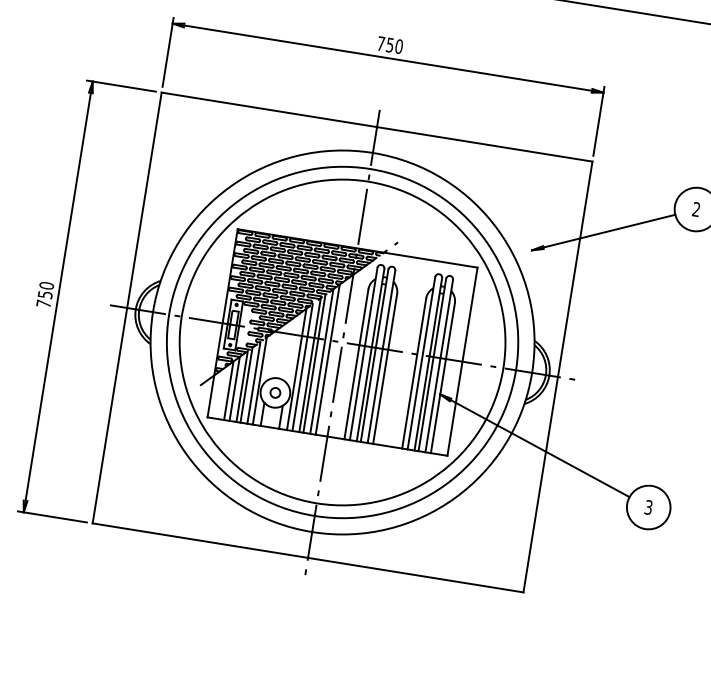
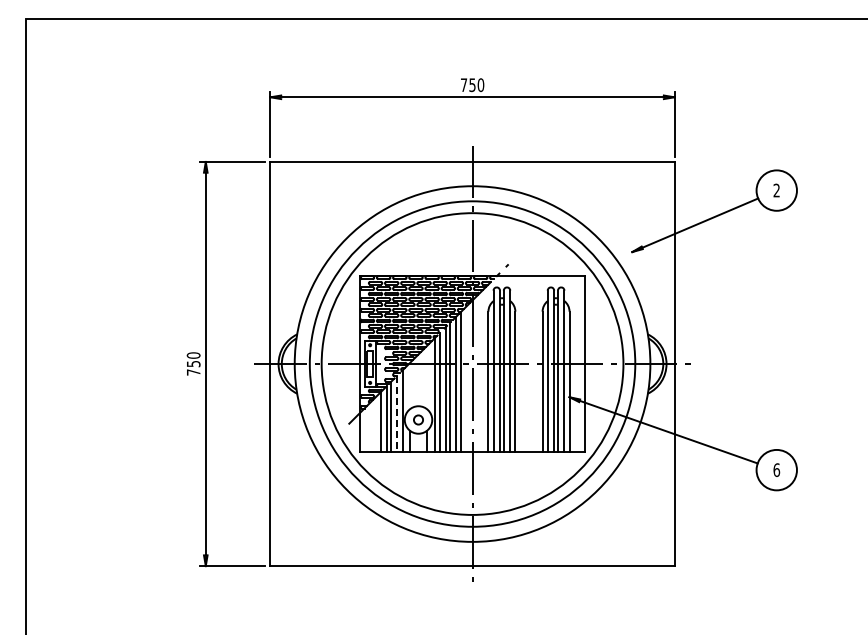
line: (253, 383) -> (397, 414), solid -> dashed
line: (228, 390) -> (375, 424), removed
text: (648, 506) -> (776, 469), 3 -> 6

